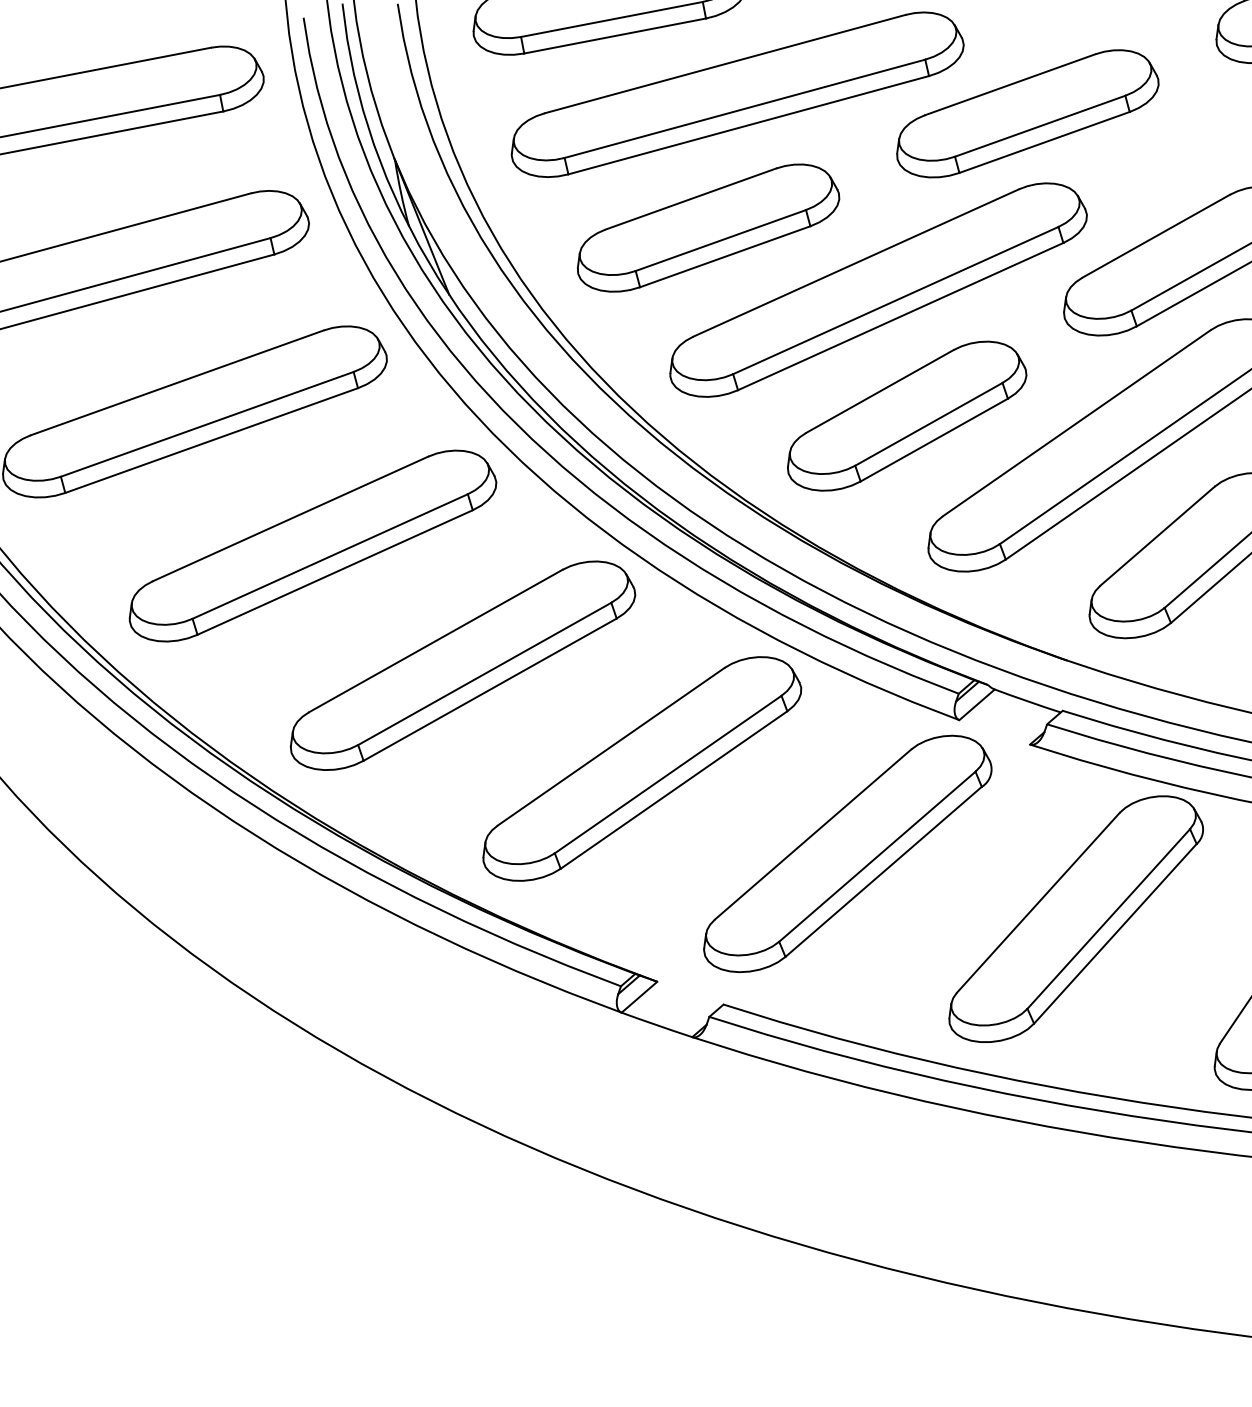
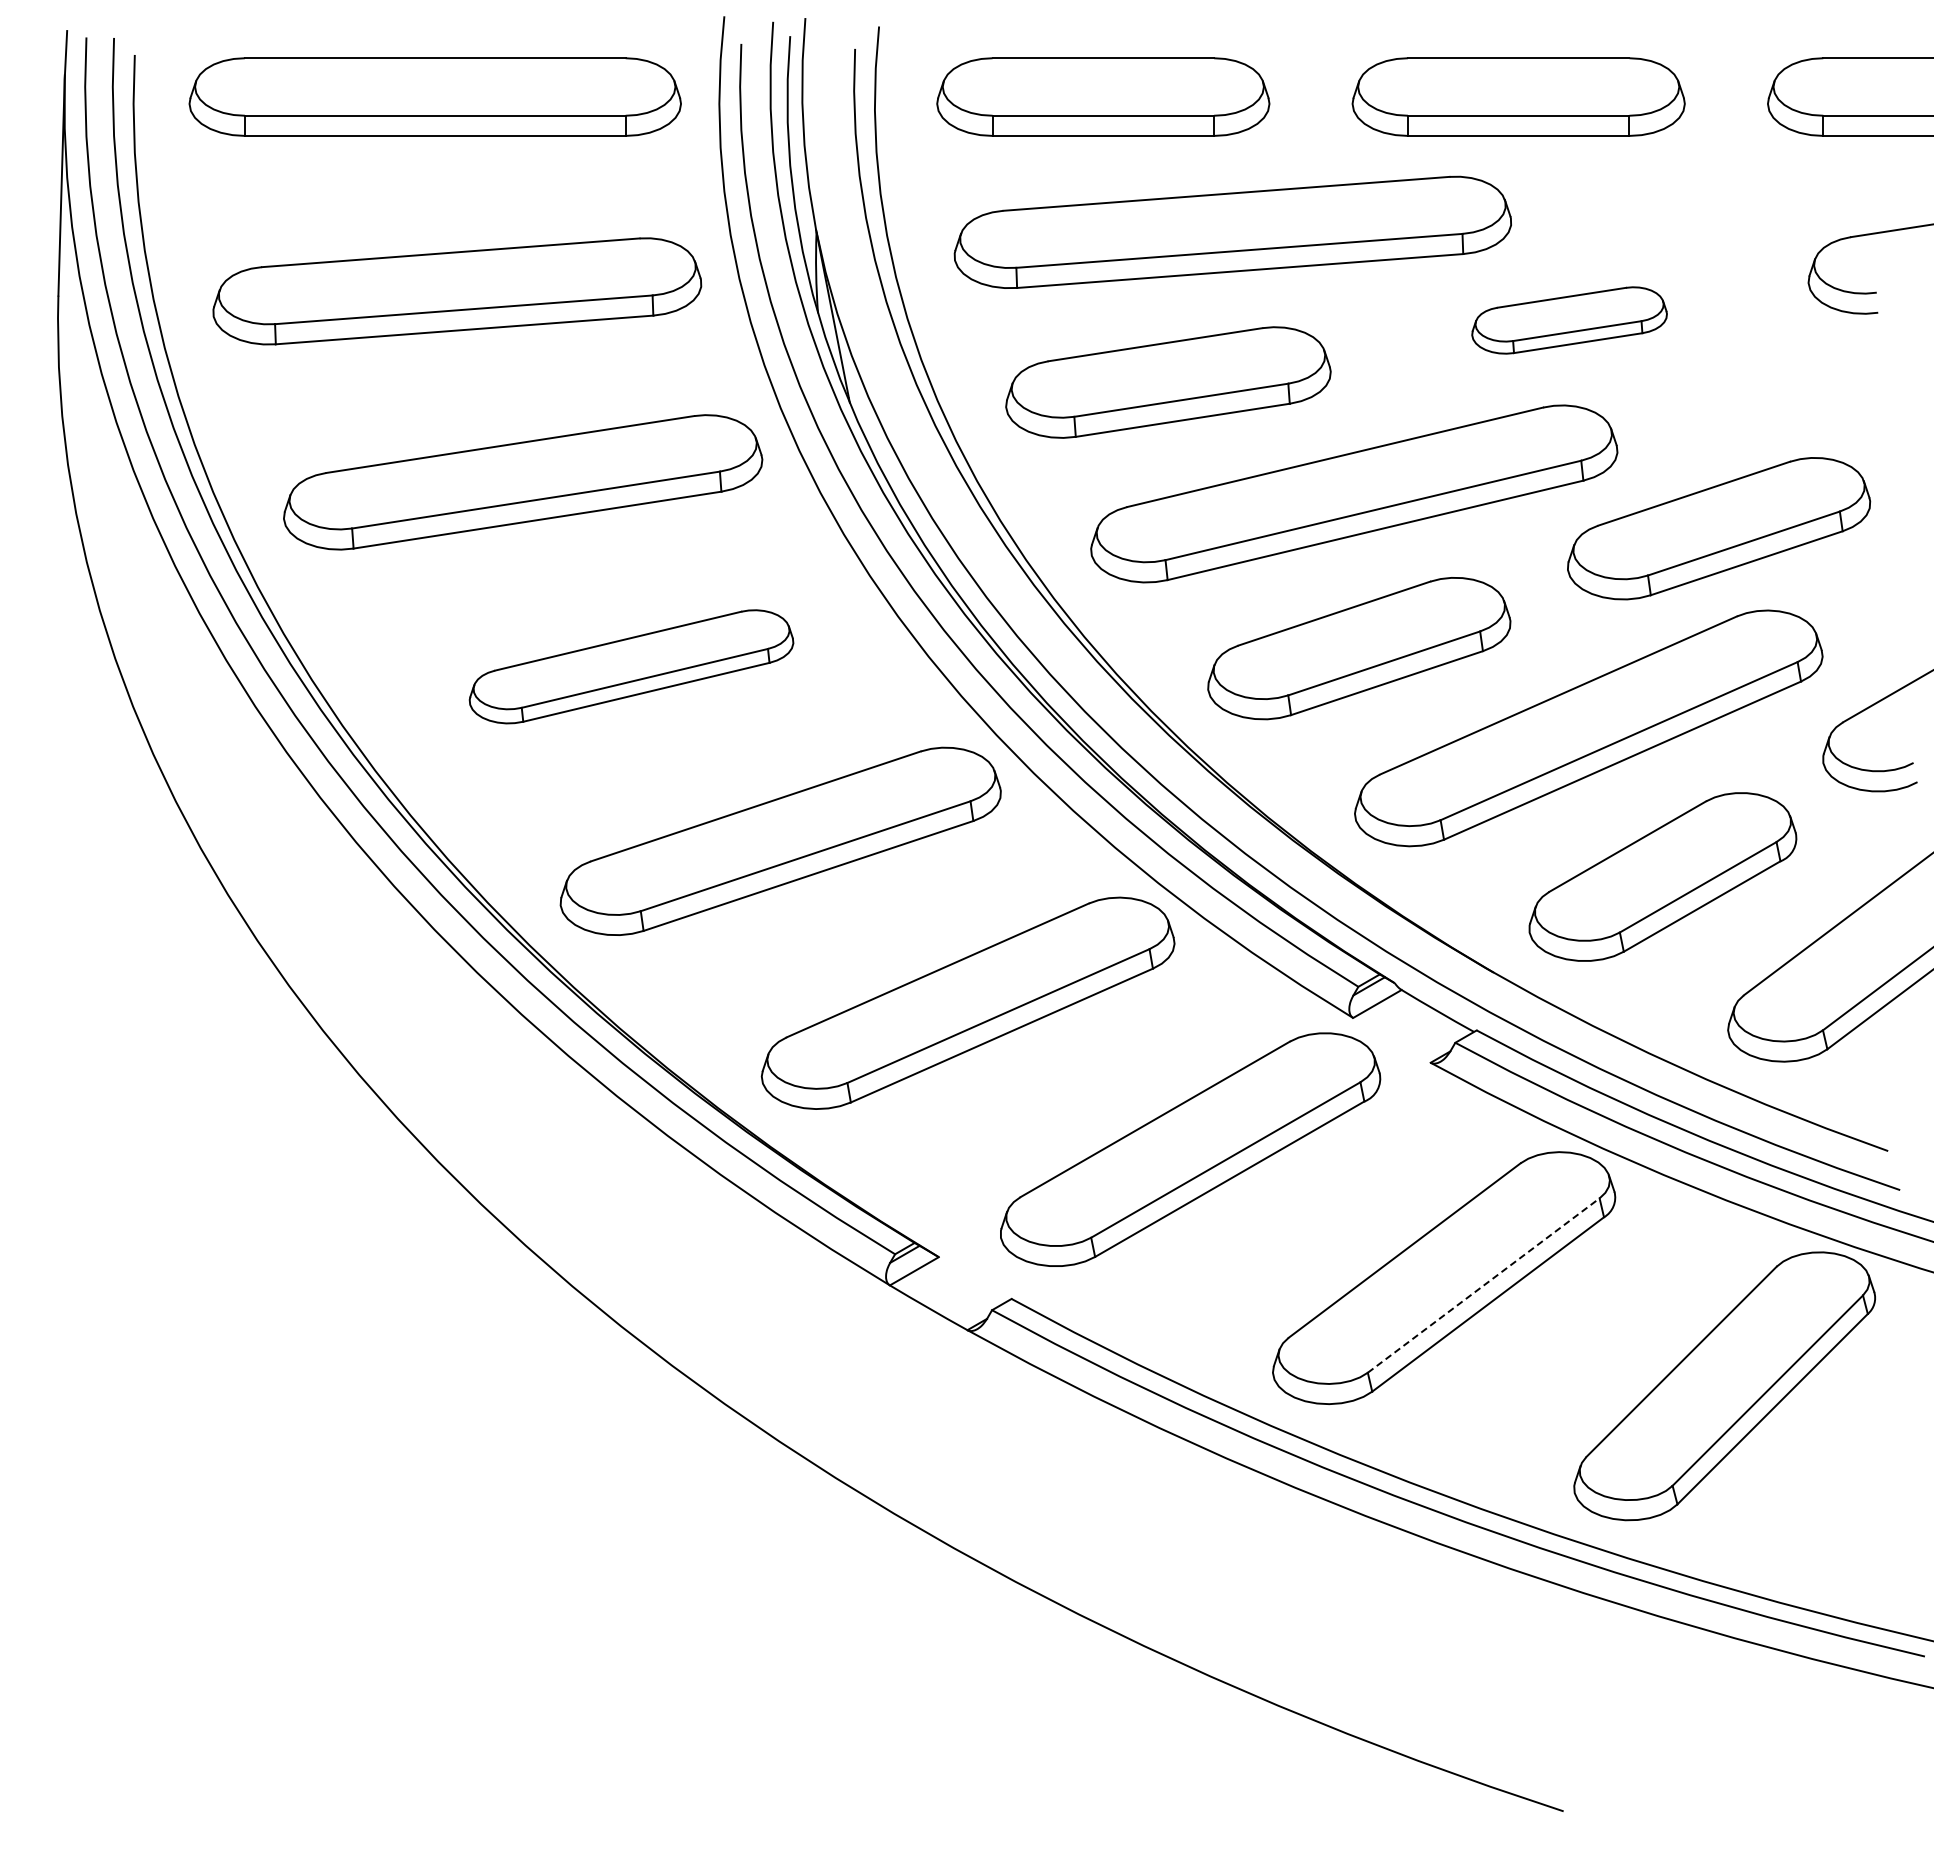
part: (1026, 113) -> (1569, 320), size x0.6
part: (311, 545) -> (631, 666), size x0.7
line: (1109, 918) -> (1484, 1285), solid -> dashed

